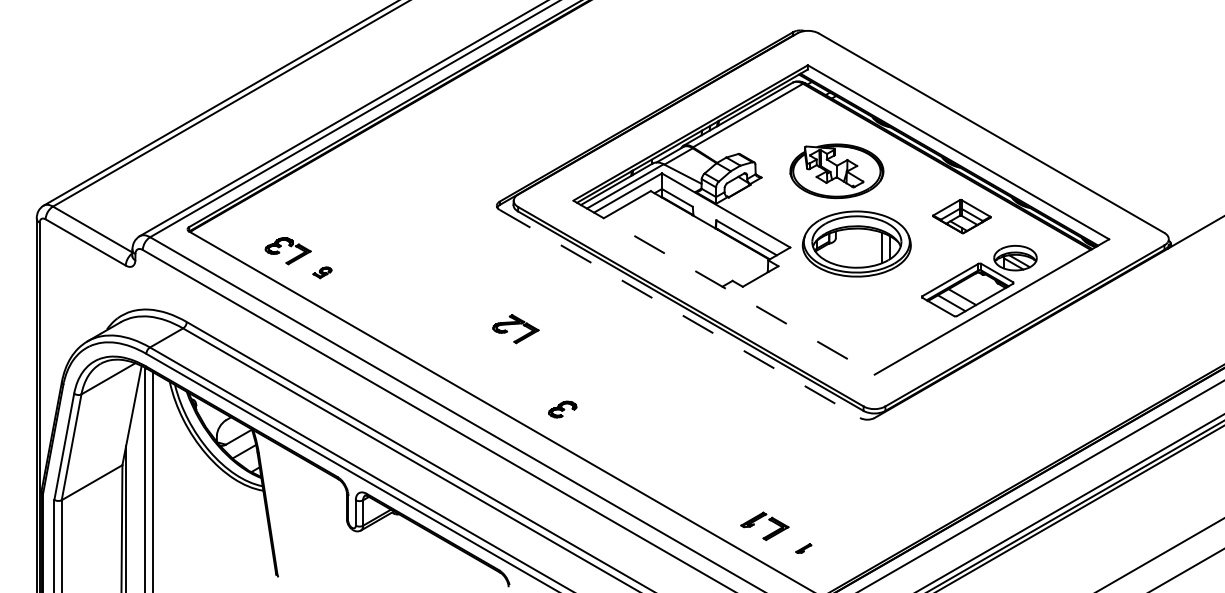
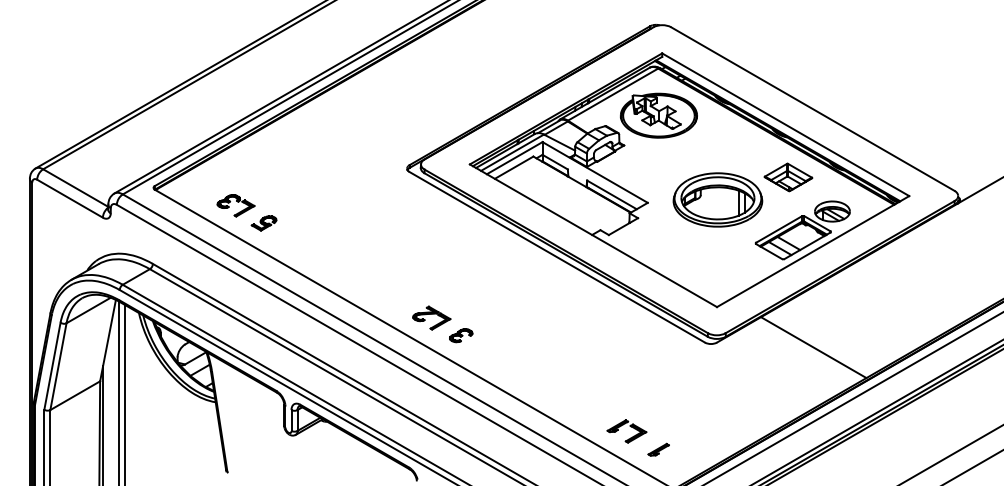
part: (836, 171) -> (658, 115), moved
part: (856, 243) -> (717, 199), moved
part: (322, 272) -> (264, 223), size x1.67
line: (724, 287) -> (593, 235), dashed -> solid
line: (679, 313) -> (556, 256), dashed -> solid
part: (515, 329) -> (431, 318), moved
line: (992, 423) -> (813, 347), added
part: (803, 548) -> (658, 449), size x1.67

